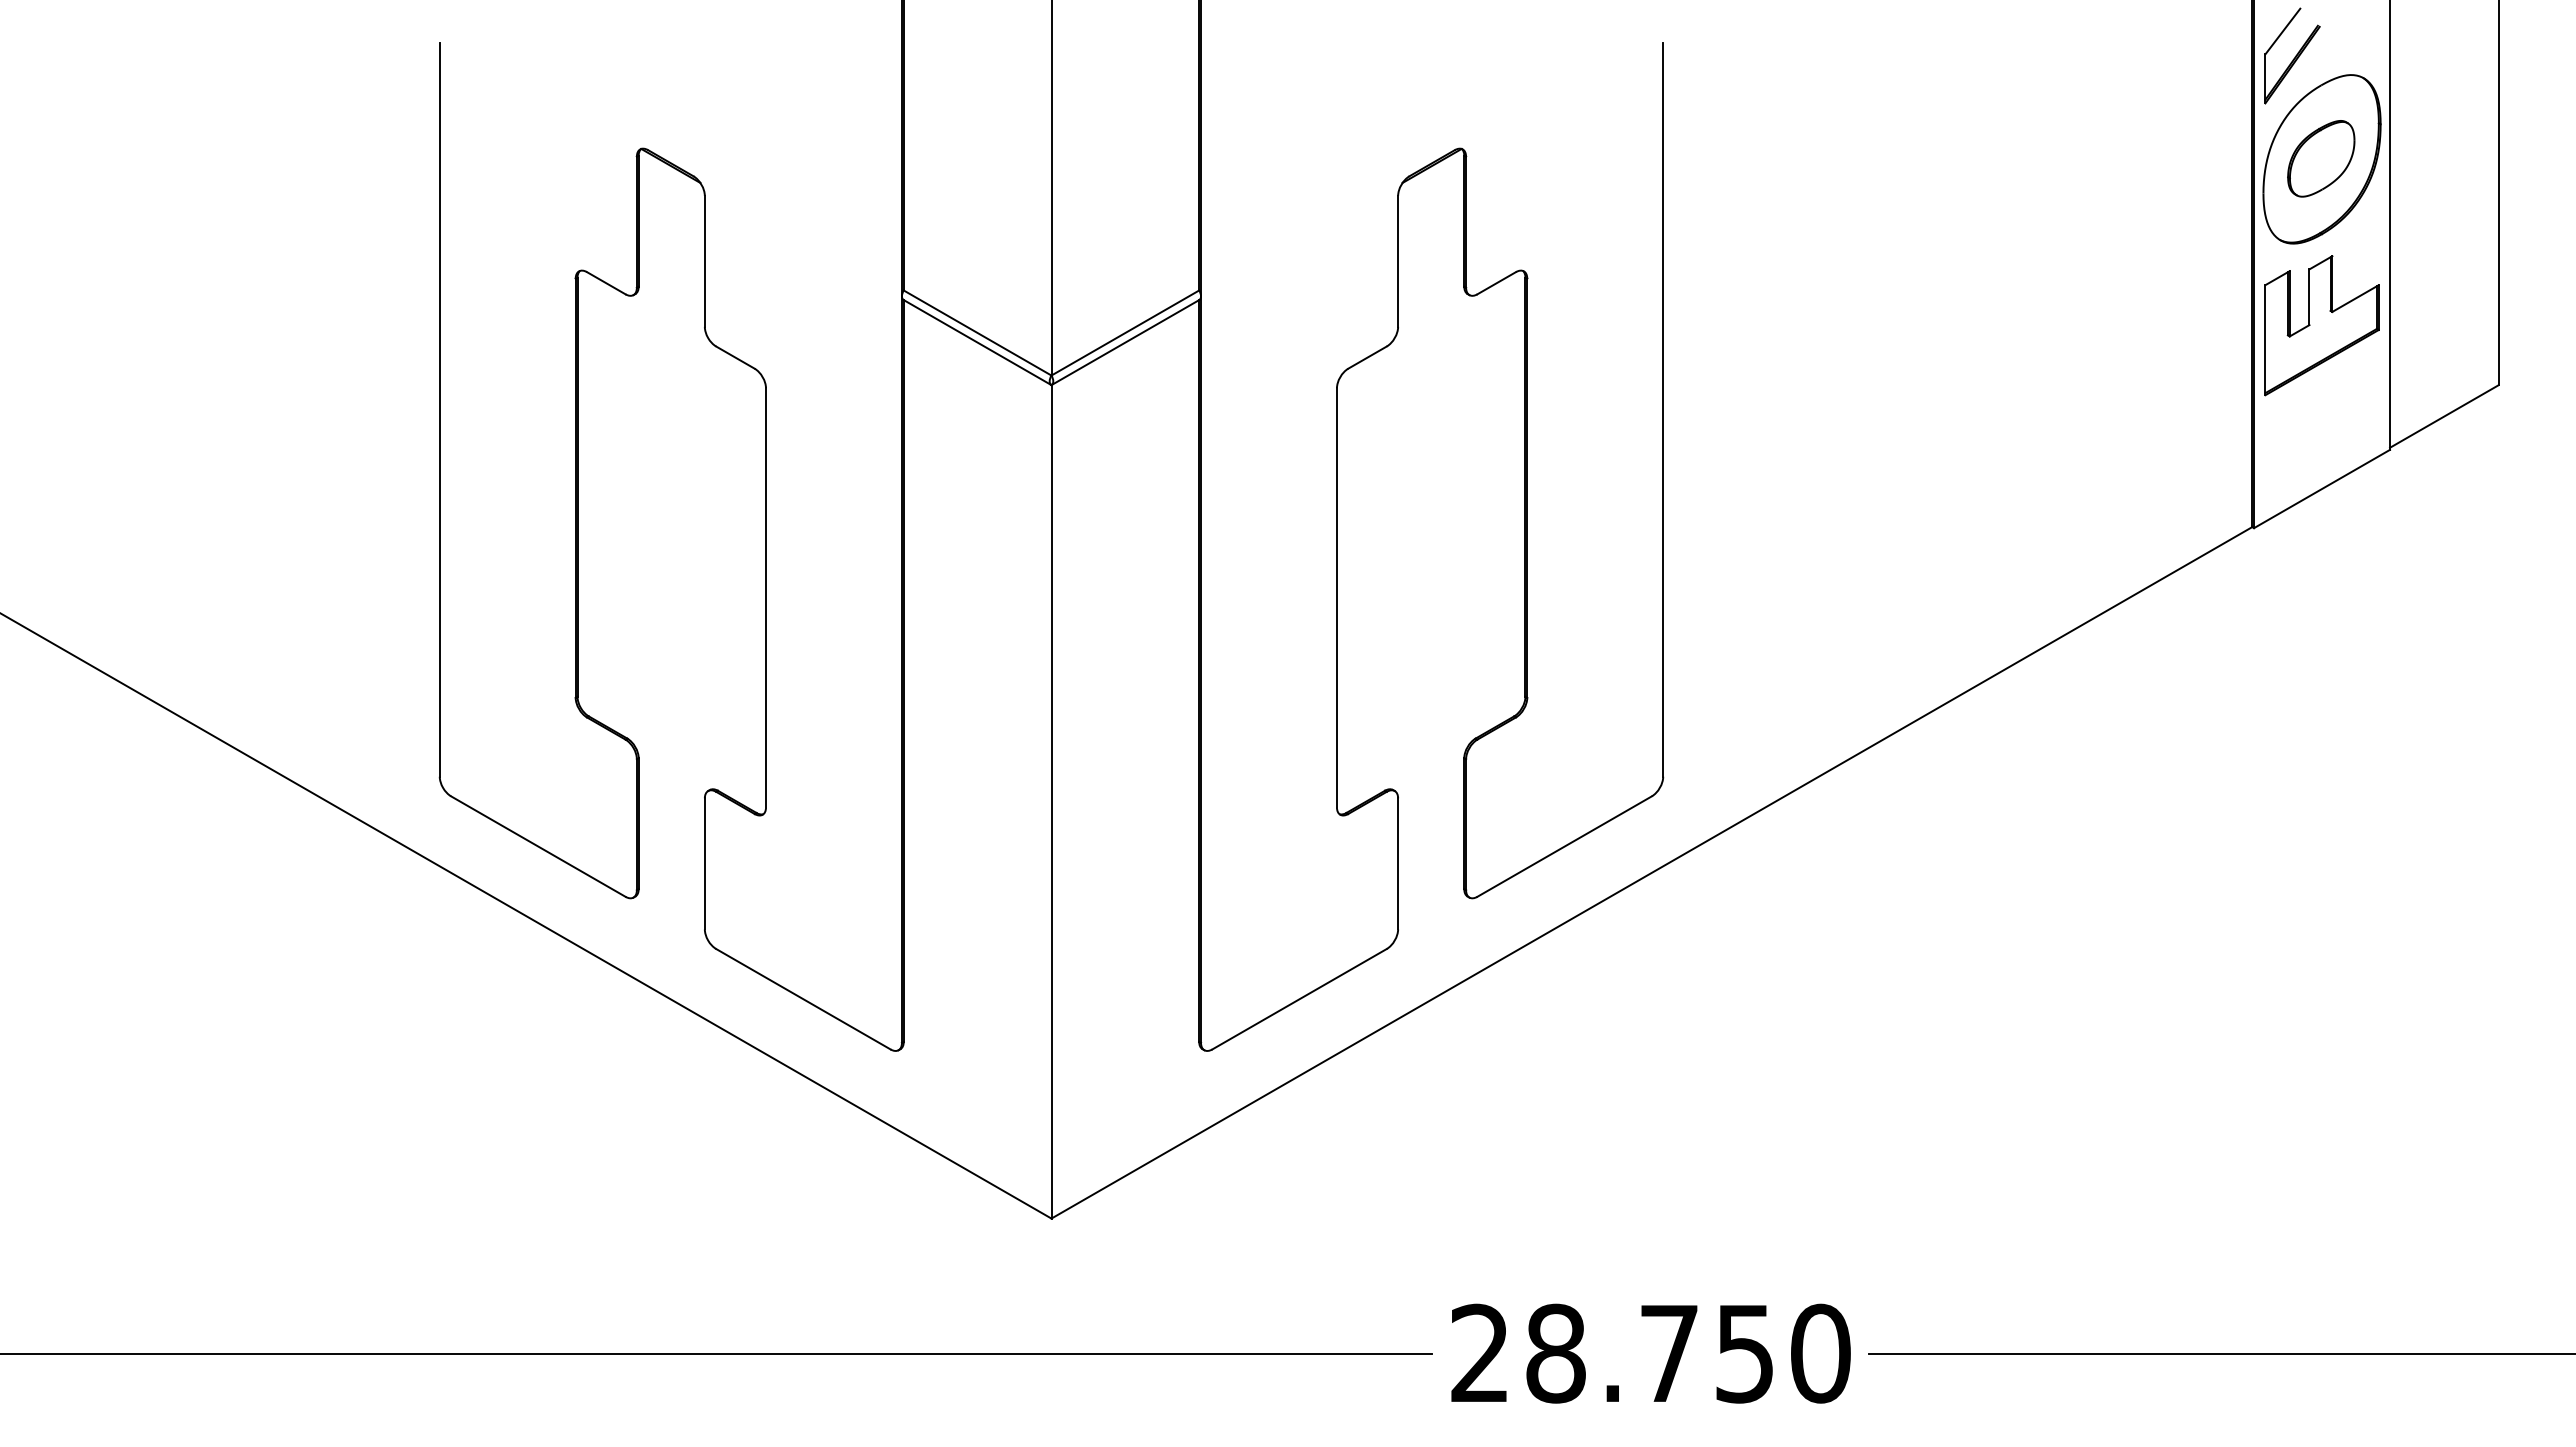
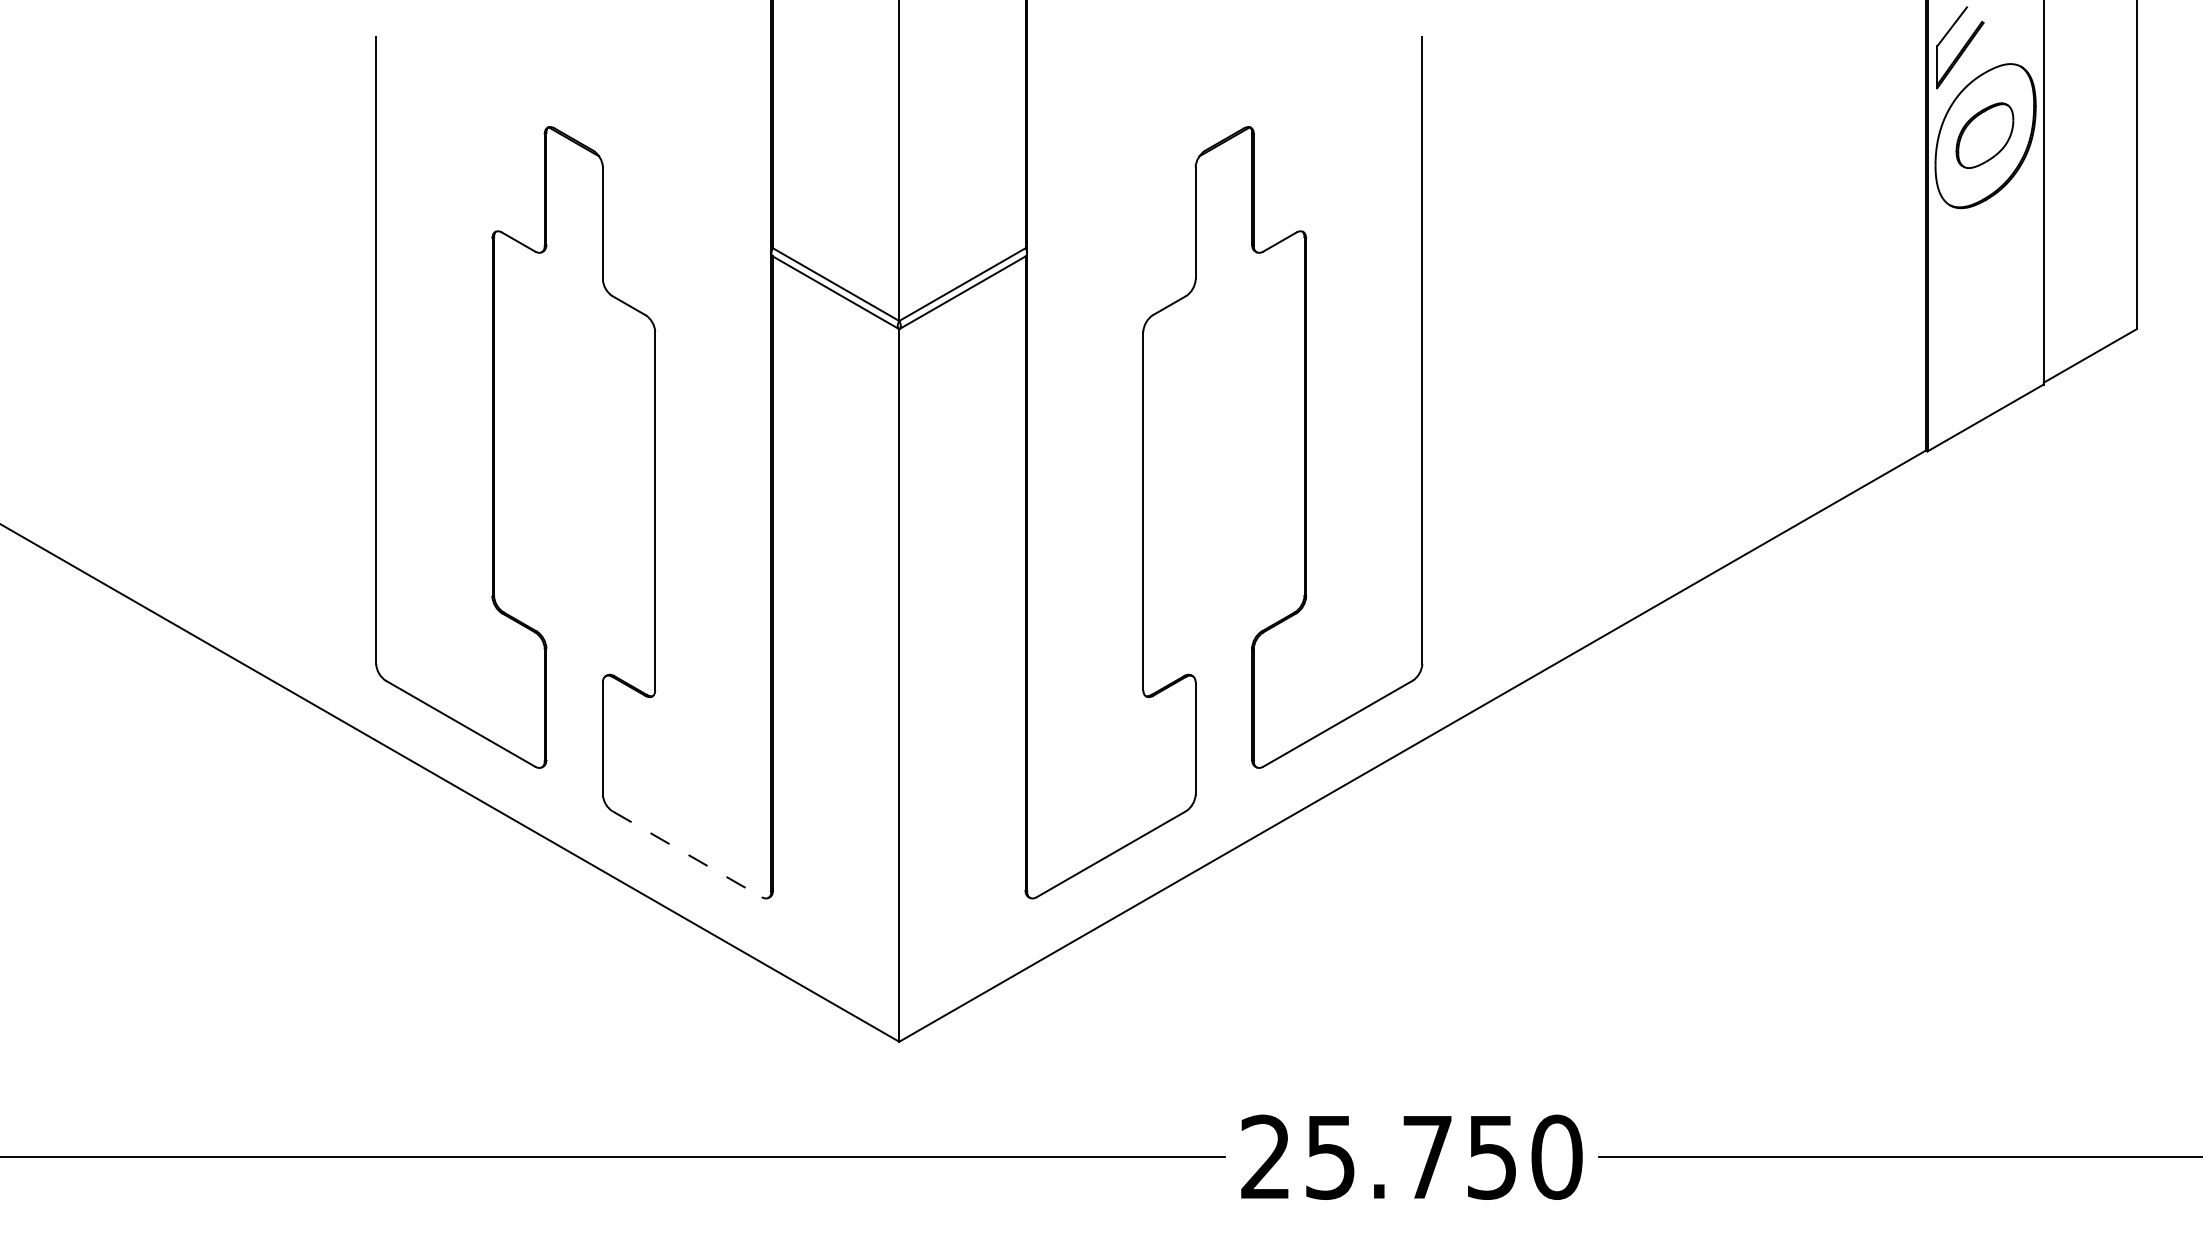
part: (2321, 325) -> (1985, 278), removed
line: (803, 999) -> (687, 854), solid -> dashed
text: (1555, 1353) -> (1330, 1157), 28.750 -> 25.750

